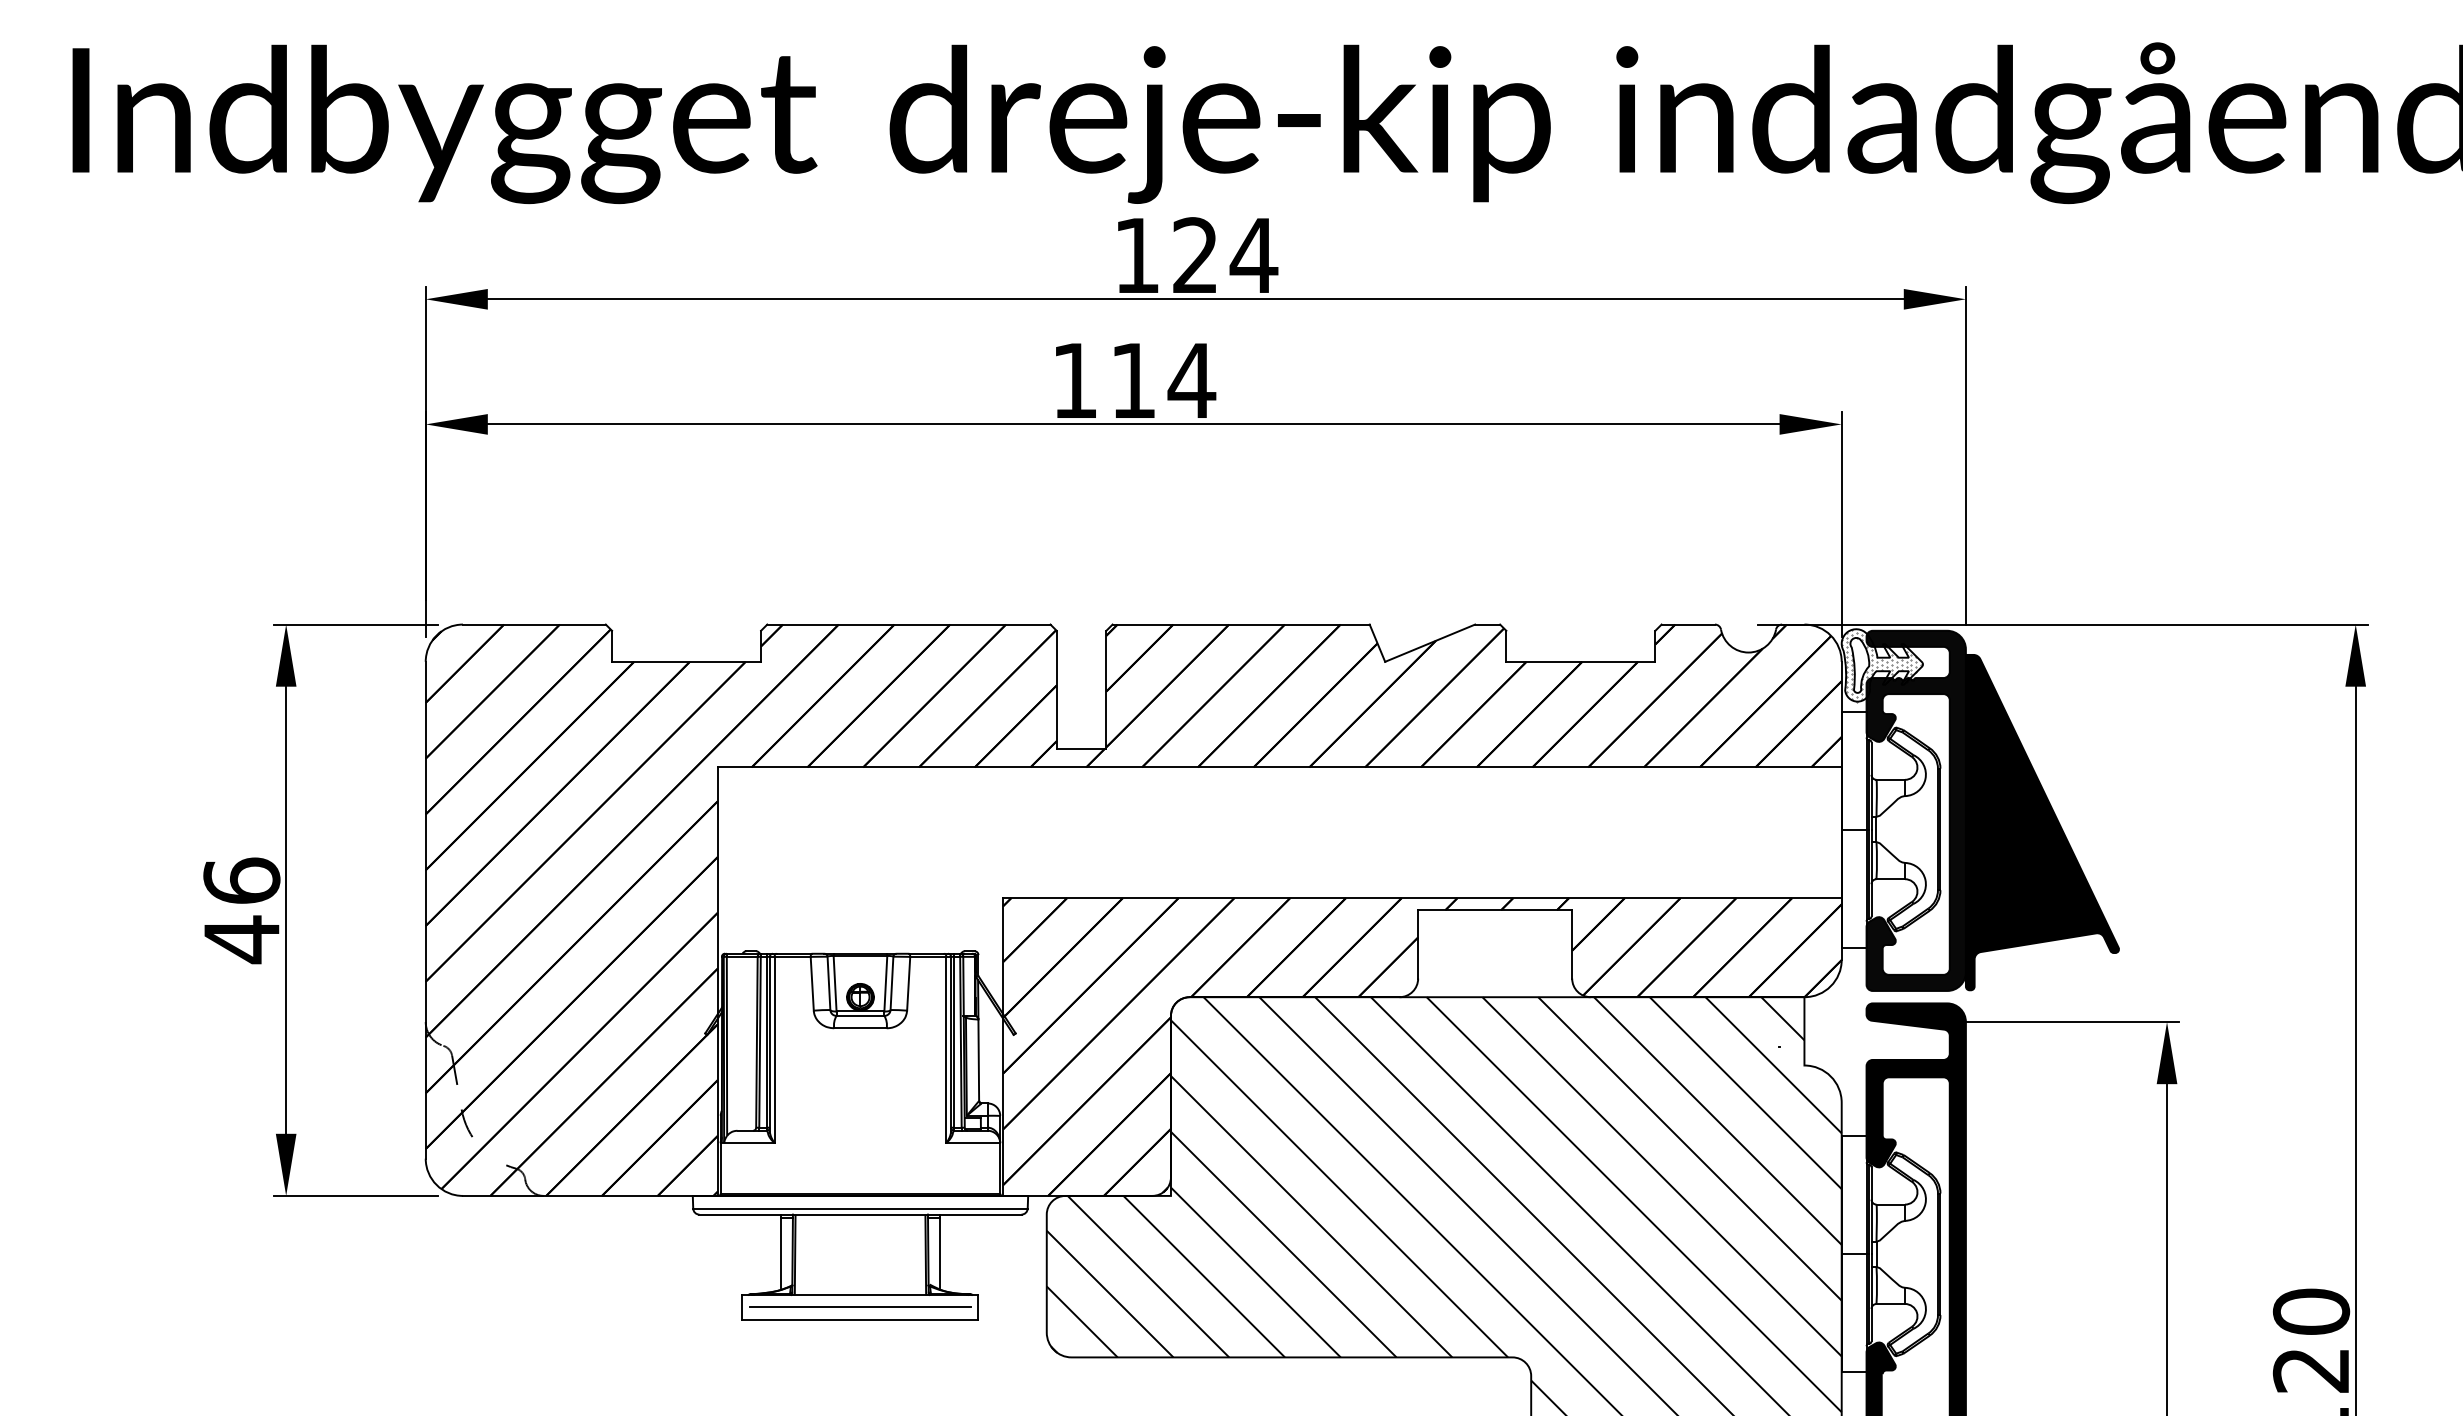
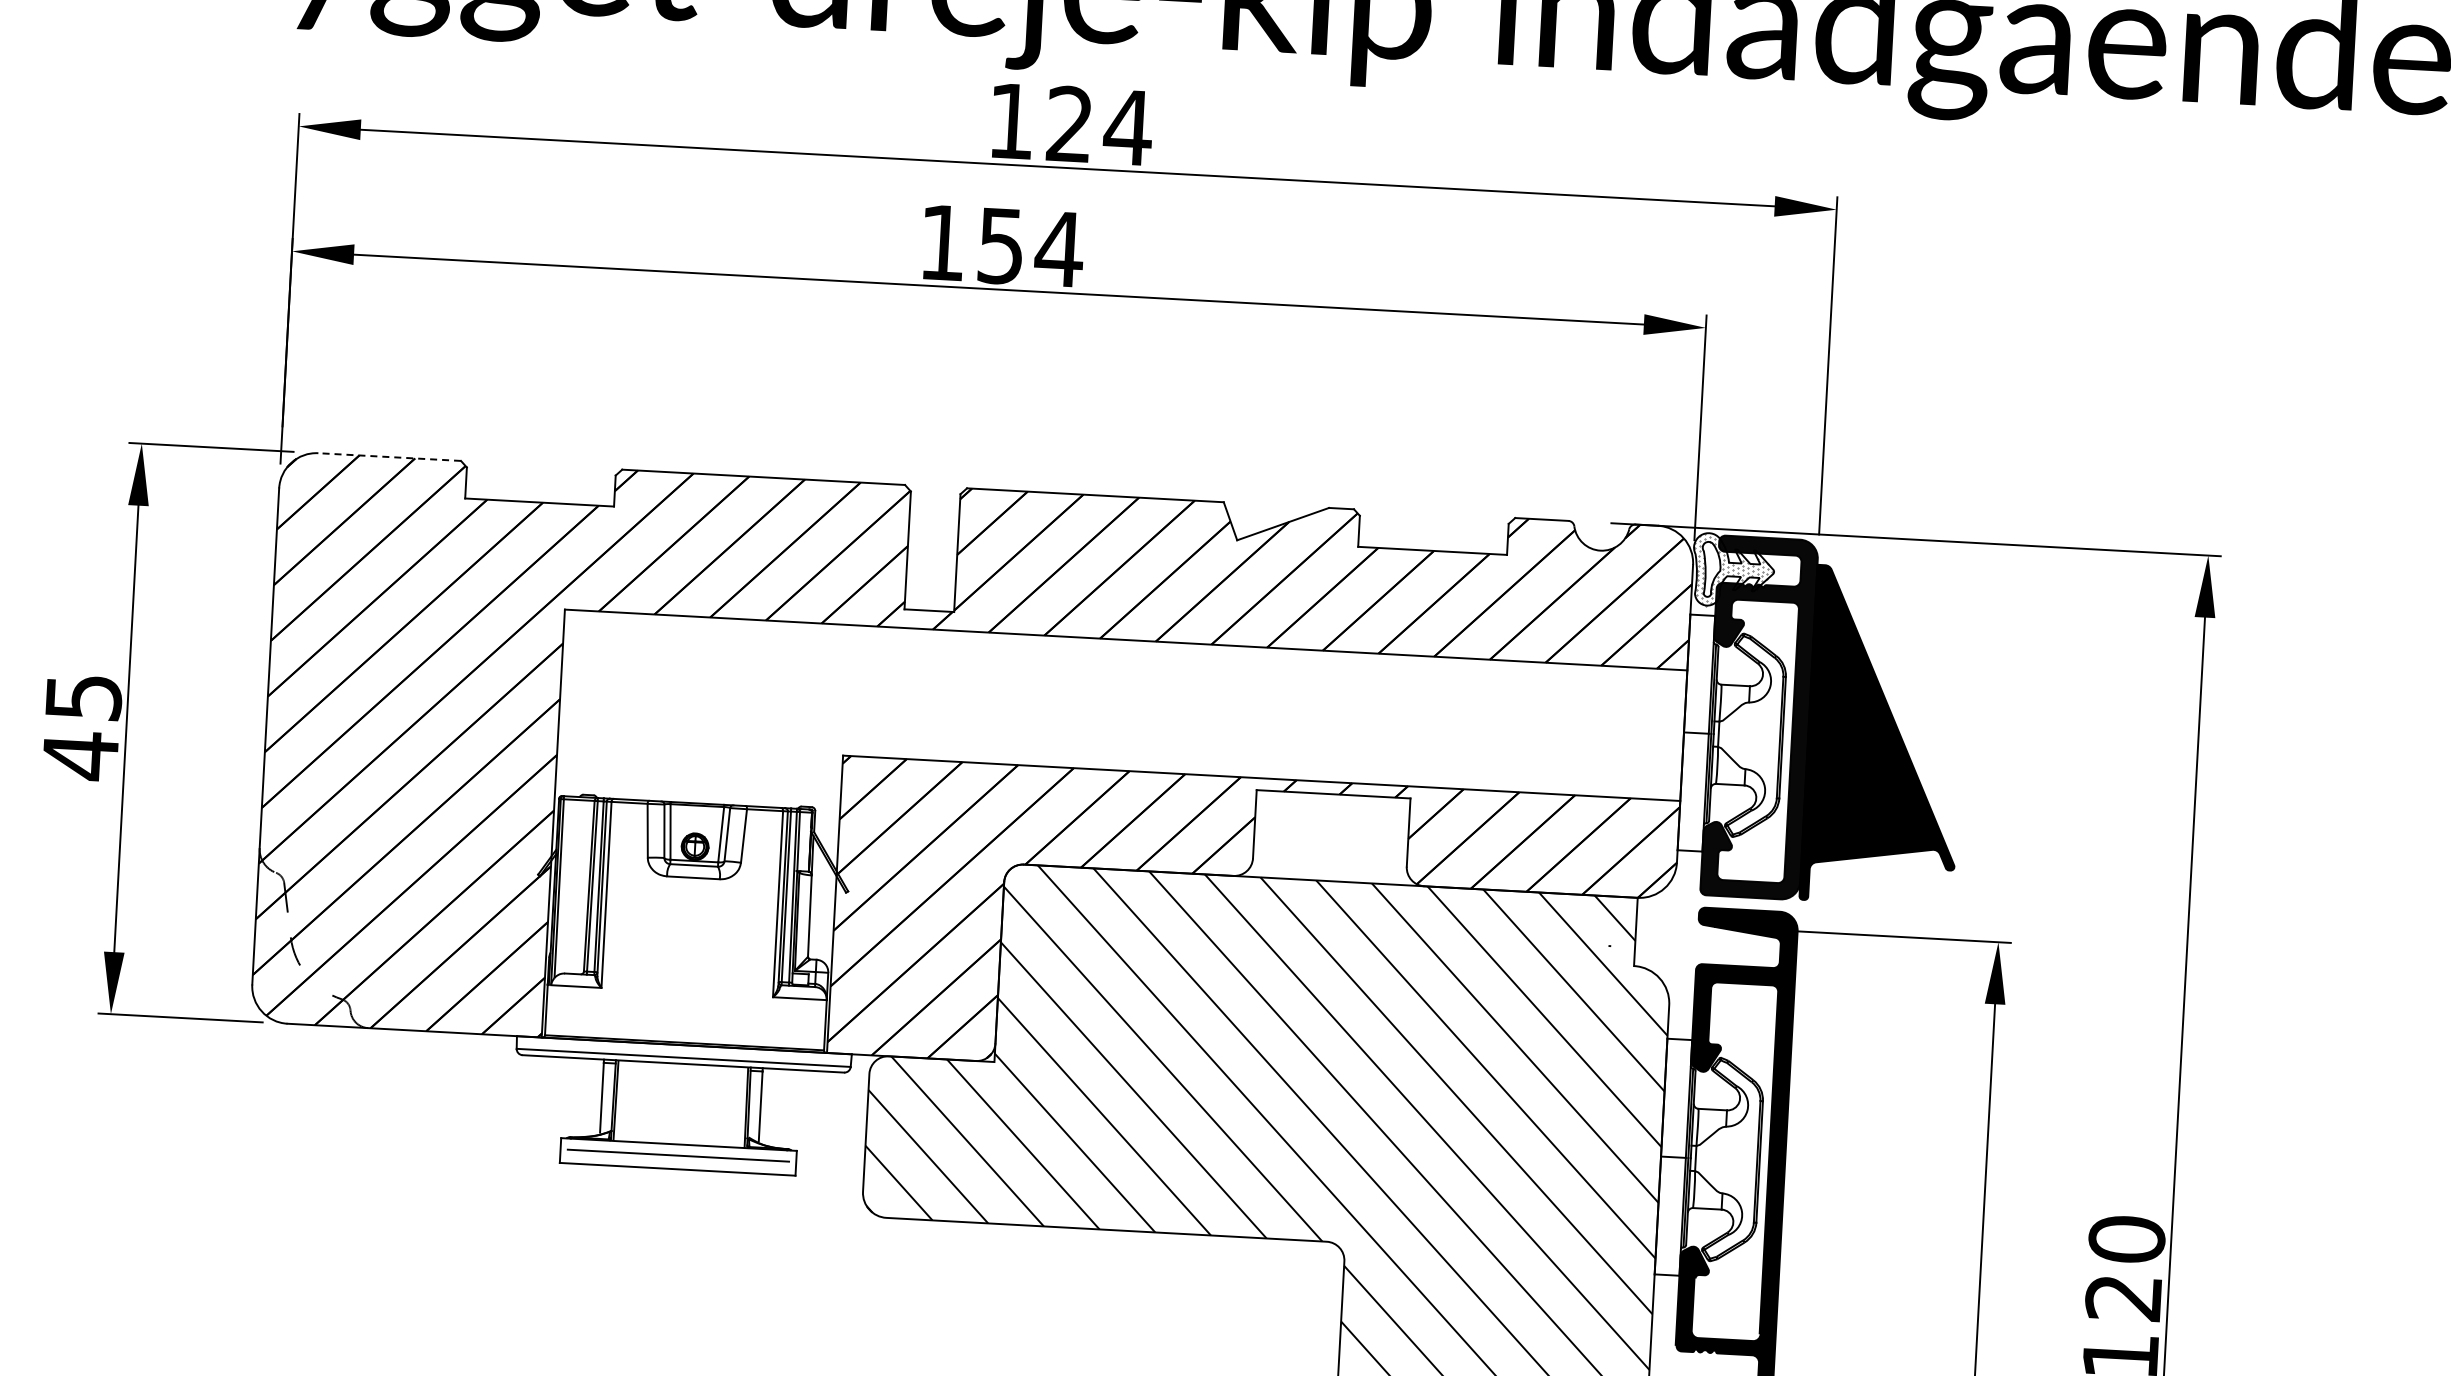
text: (1132, 381) -> (1000, 246), 114 -> 154
line: (533, 624) -> (388, 456), solid -> dashed
text: (241, 880) -> (83, 696), 46 -> 45

